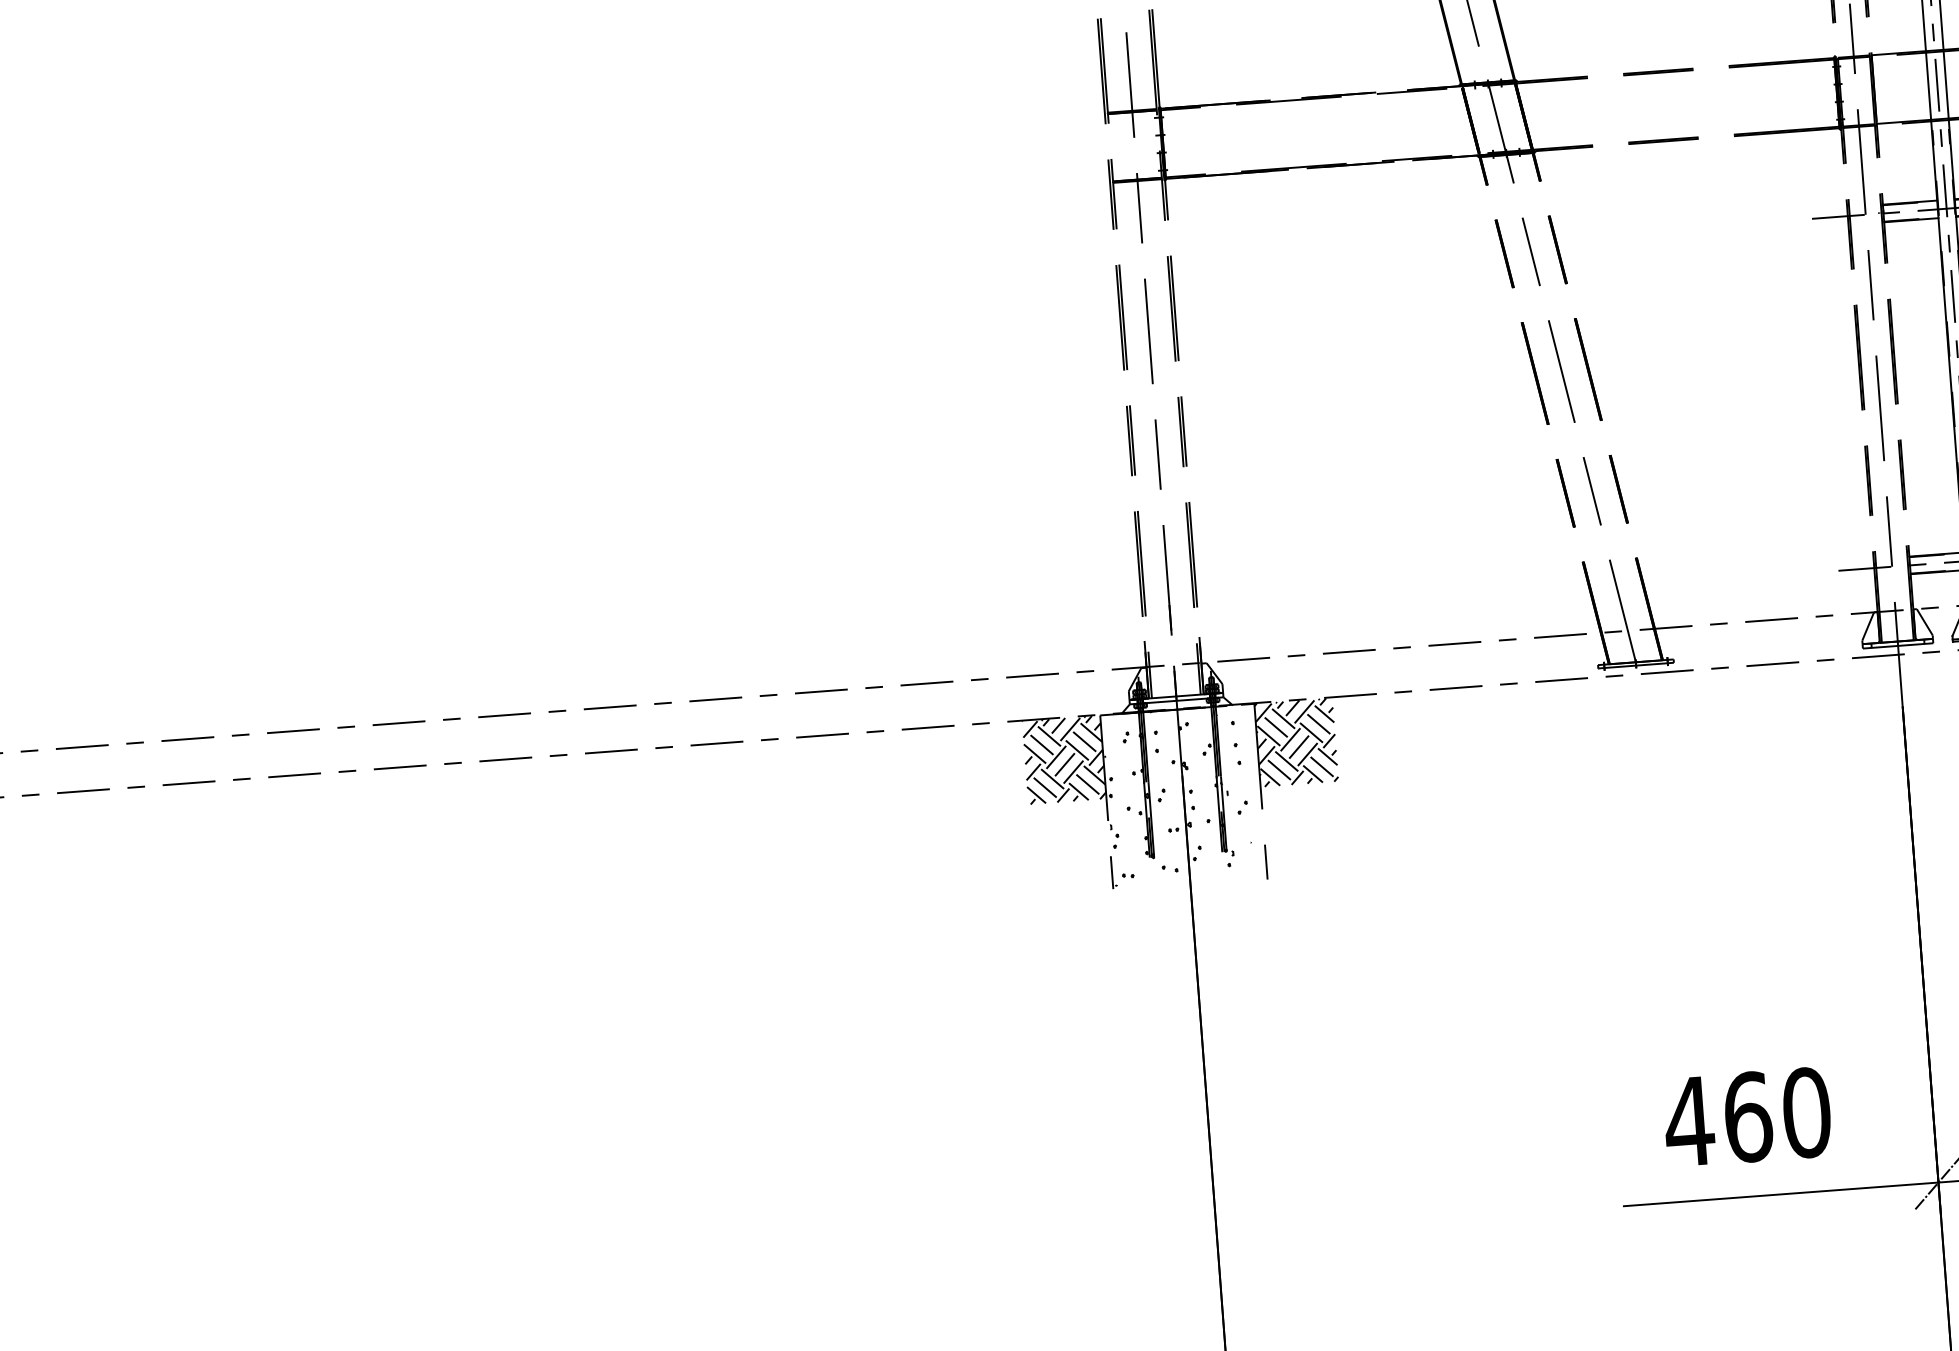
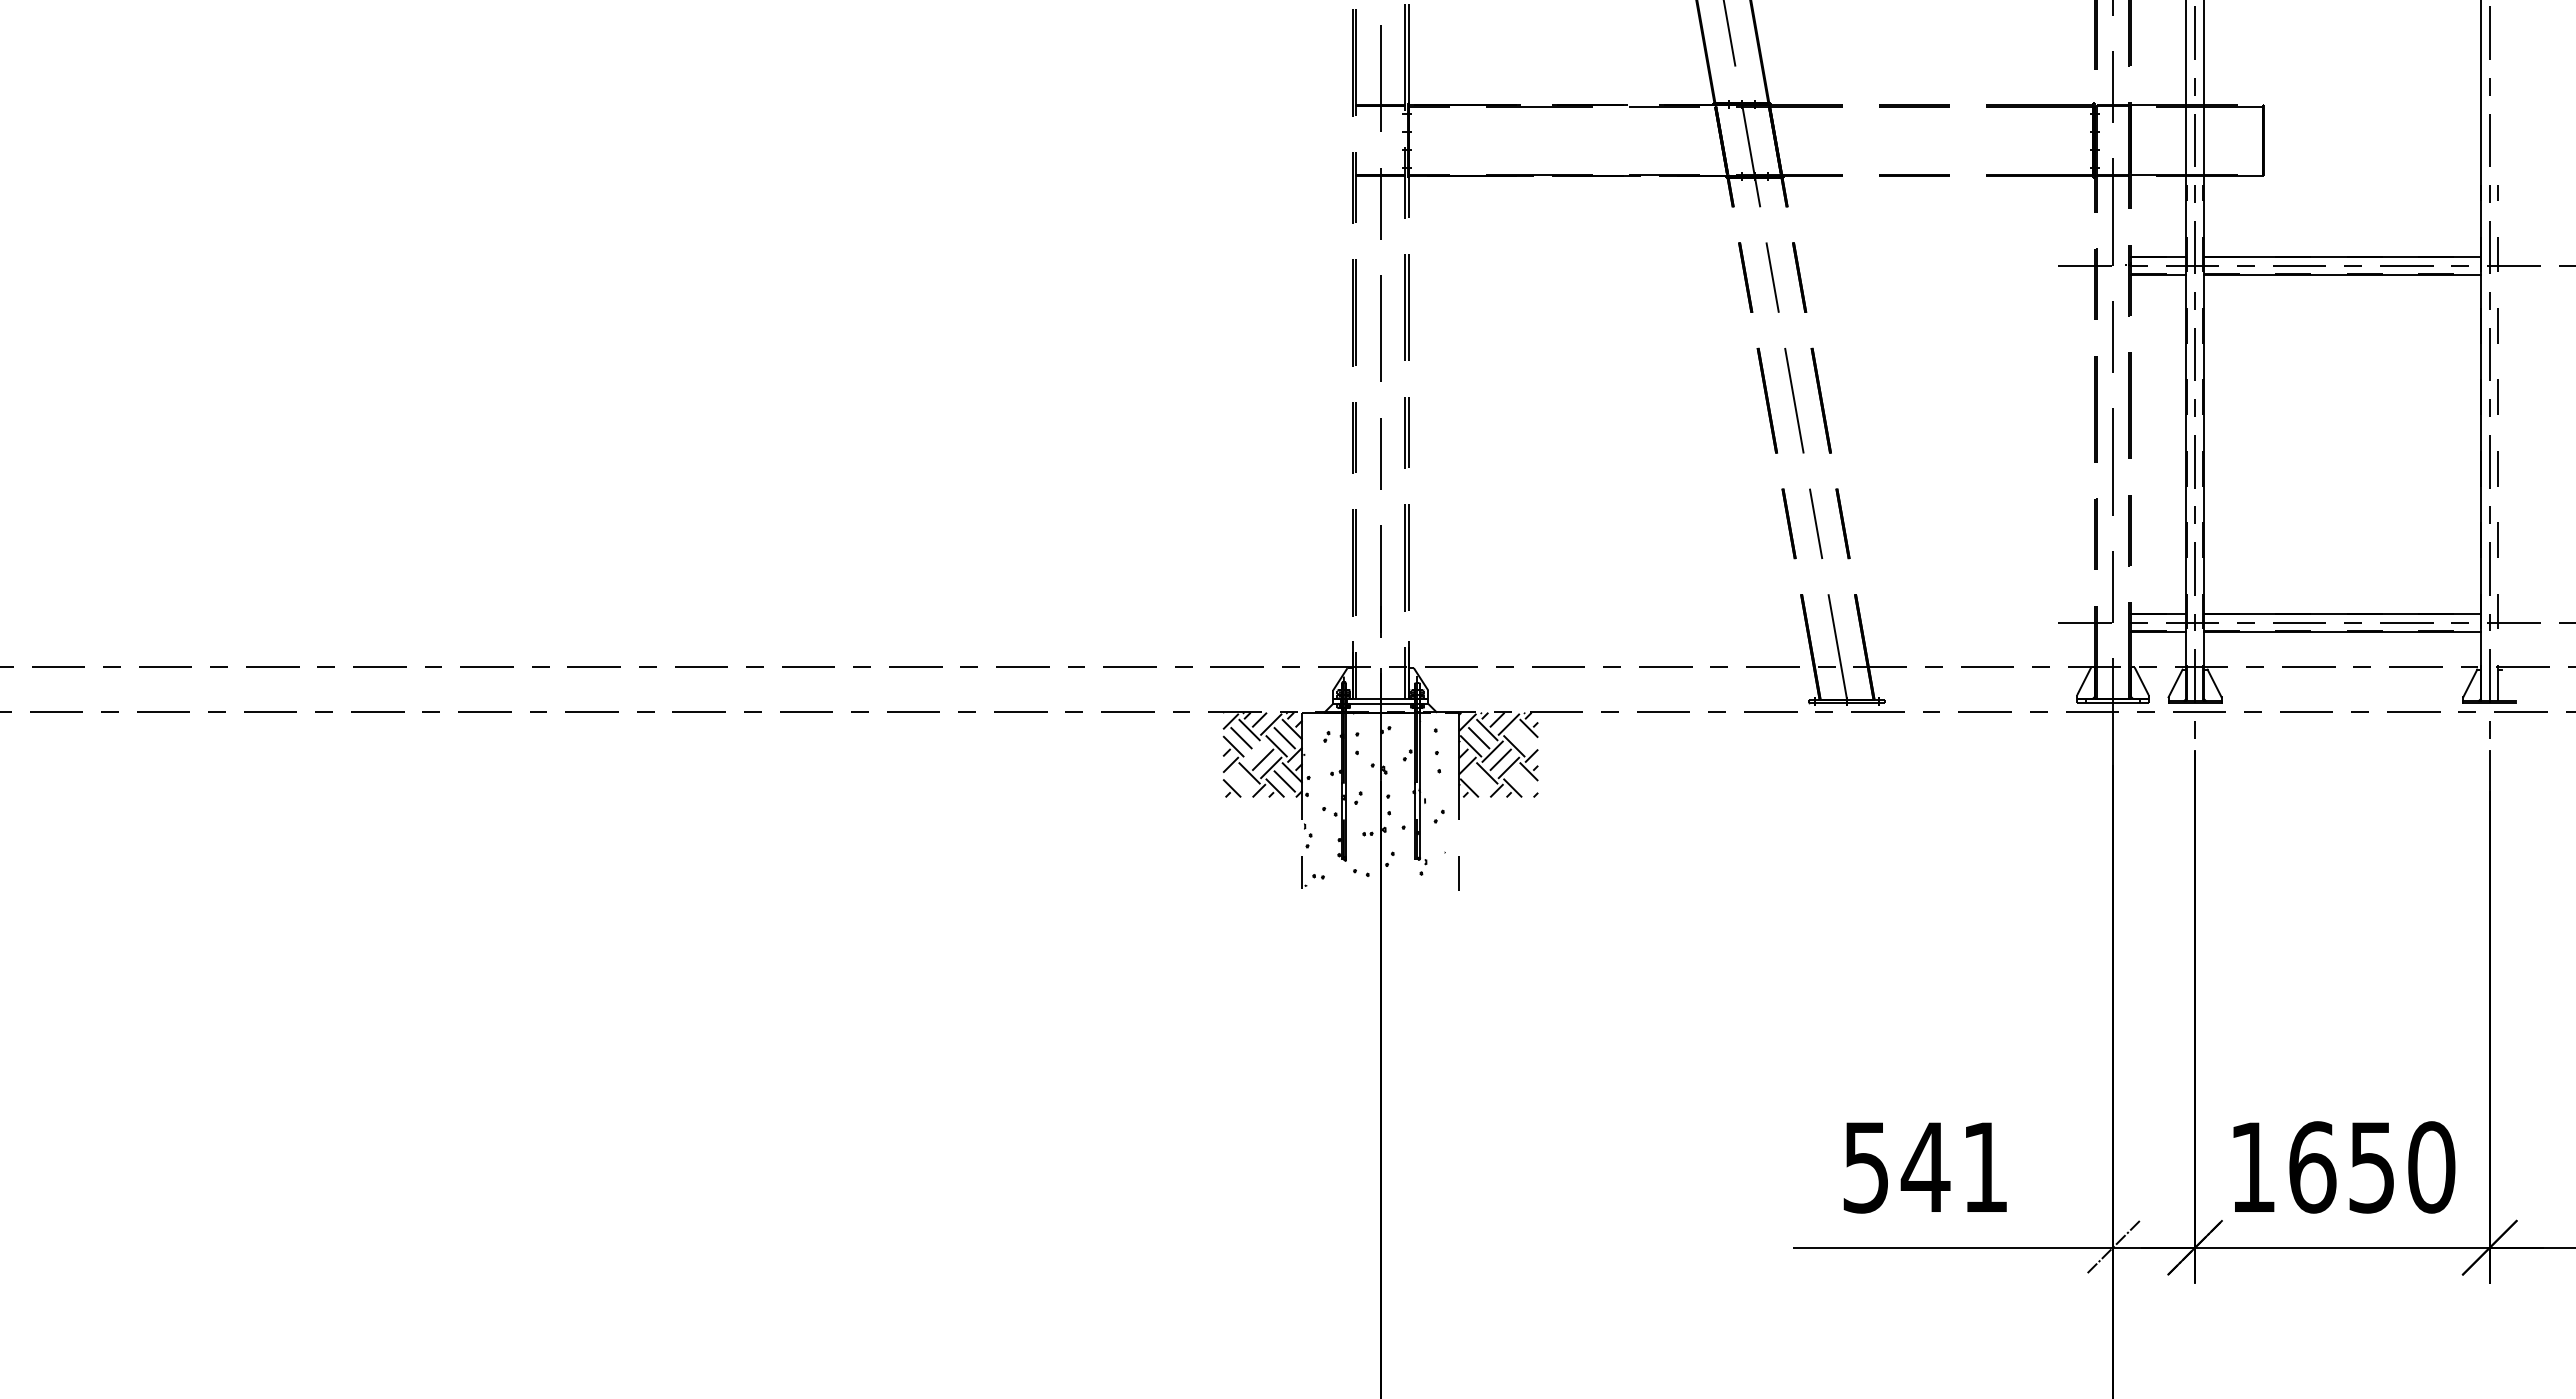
line: (1318, 724) -> (1522, 738), removed
line: (1055, 757) -> (1254, 751), removed
line: (1322, 766) -> (1522, 781), removed
line: (1278, 770) -> (1478, 781), removed
line: (1045, 787) -> (1241, 781), removed
text: (1747, 1117) -> (1925, 1167), 460 -> 541

